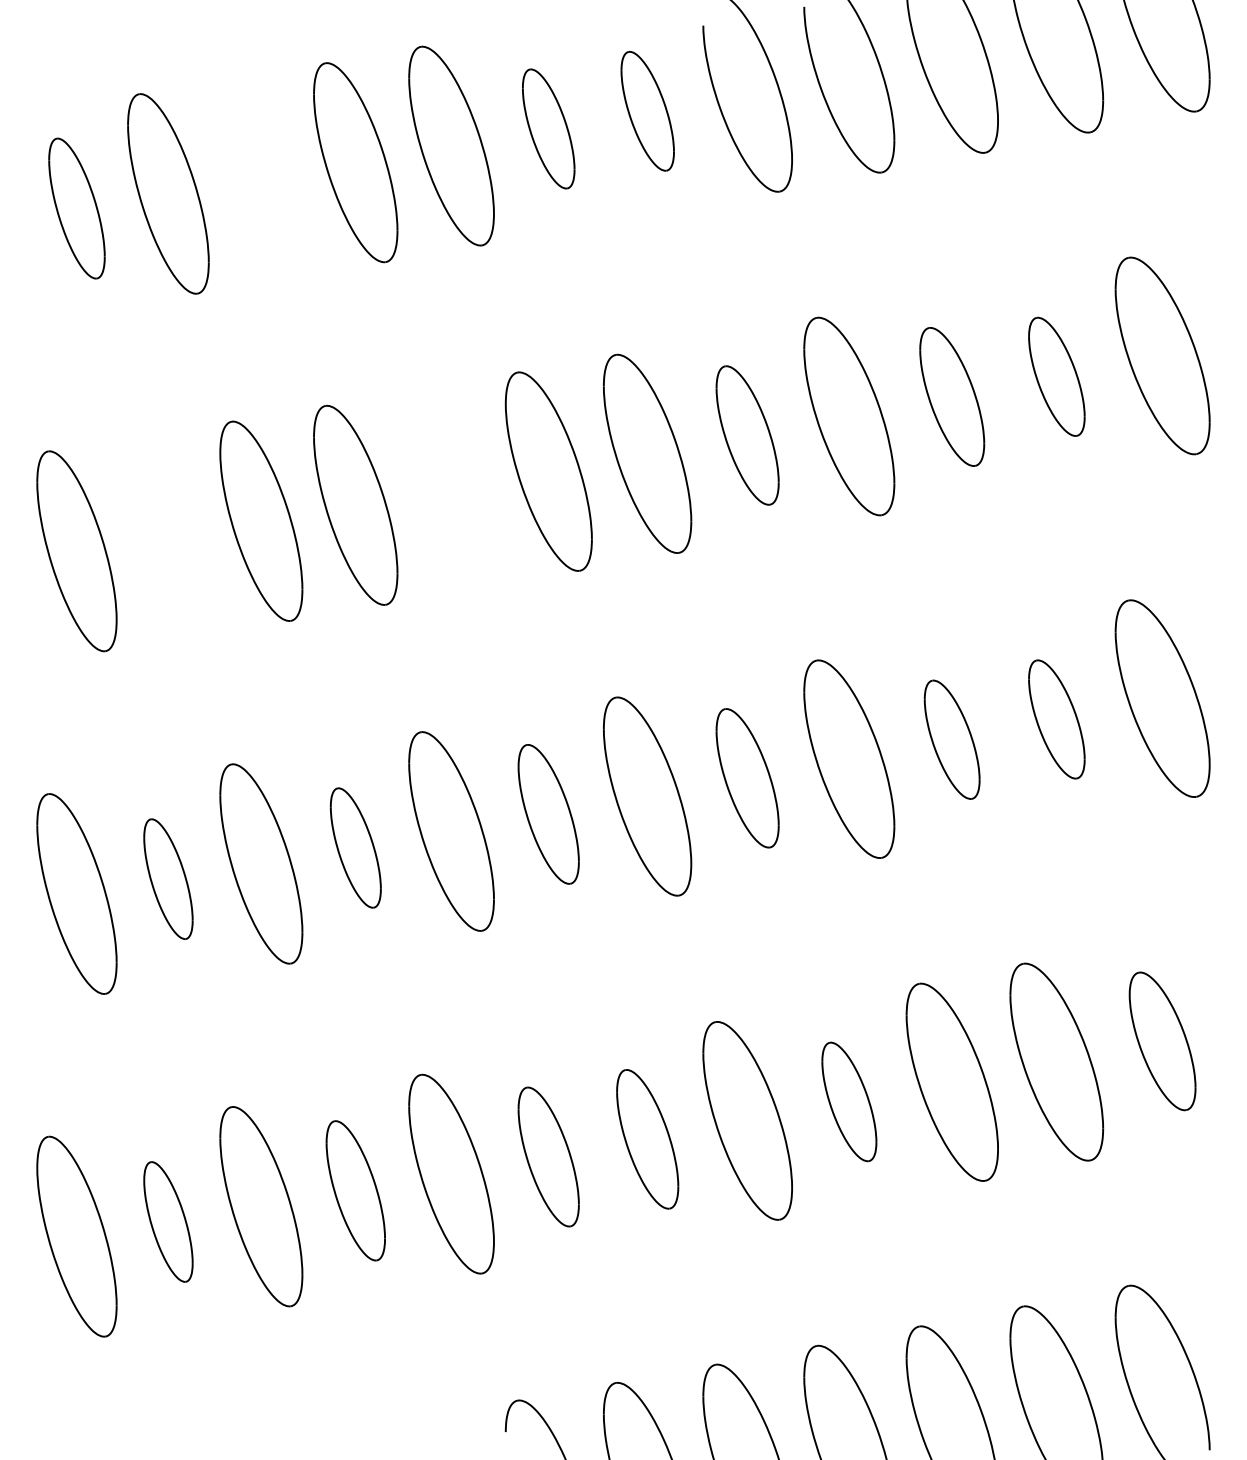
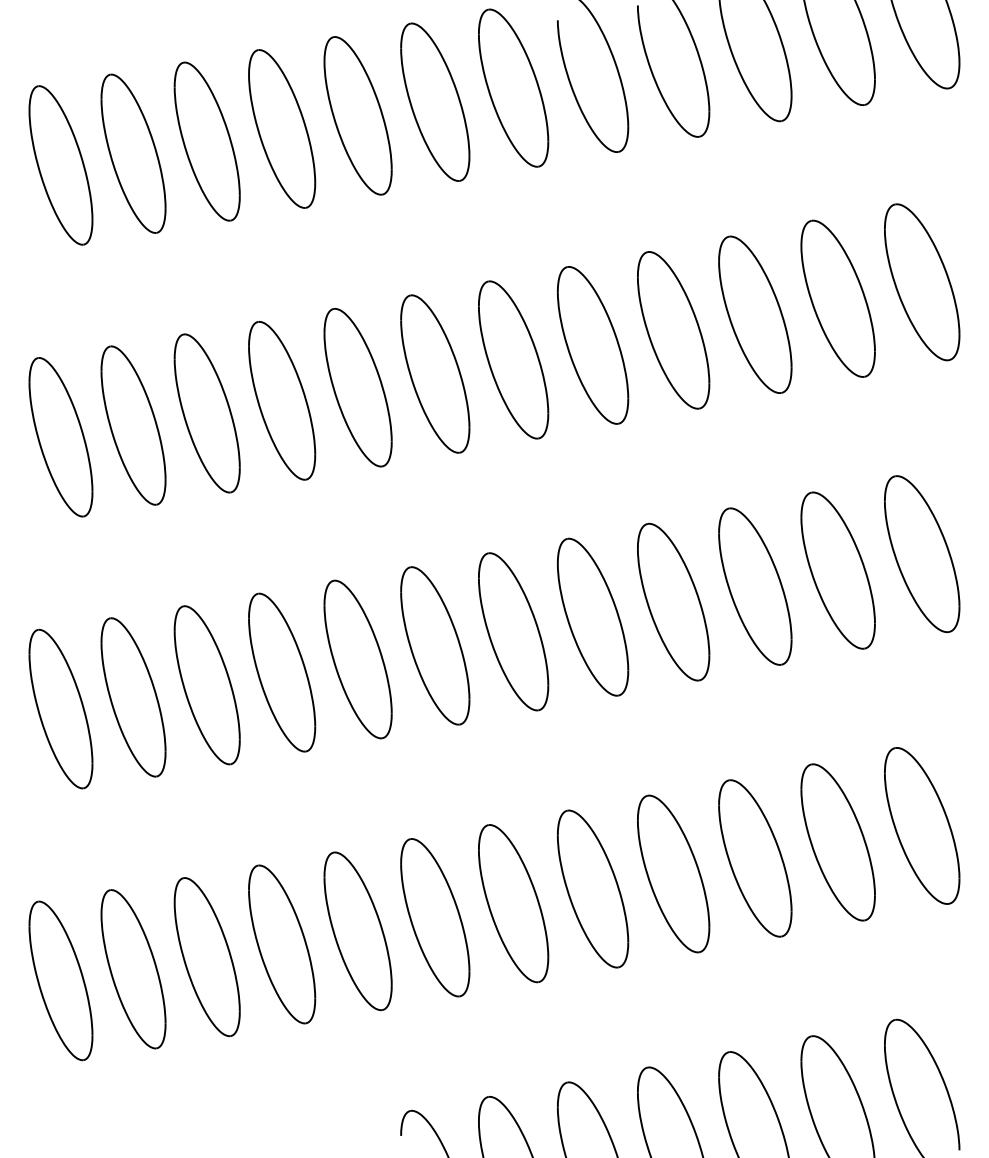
part: (647, 111) -> (513, 88), size x1.67
part: (548, 128) -> (435, 101), size x1.67
part: (261, 178) -> (207, 141), added
part: (76, 208) -> (60, 165), size x1.43
part: (1056, 376) -> (837, 298), size x1.67
part: (951, 396) -> (754, 314), size x1.43
part: (747, 435) -> (592, 345), size x1.43
part: (451, 488) -> (358, 387), added
part: (168, 536) -> (133, 425), added
part: (1056, 719) -> (837, 570), size x1.67
part: (951, 739) -> (754, 586), size x1.67
part: (747, 778) -> (592, 617), size x1.43
part: (548, 814) -> (435, 646), size x1.43
part: (355, 847) -> (281, 672), size x1.67
part: (168, 878) -> (133, 696), size x1.67
part: (1162, 1041) -> (922, 826), size x1.43
part: (849, 1101) -> (673, 873), size x1.67
part: (647, 1139) -> (513, 903), size x1.43
part: (548, 1156) -> (435, 917), size x1.43
part: (355, 1190) -> (281, 944), size x1.43
part: (168, 1221) -> (133, 968), size x1.67

